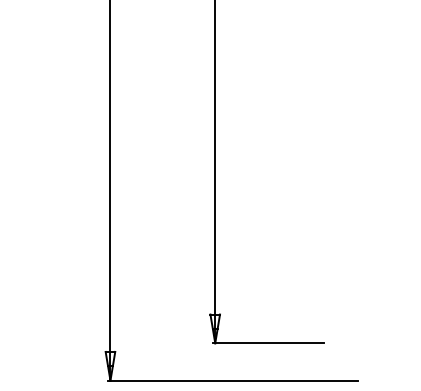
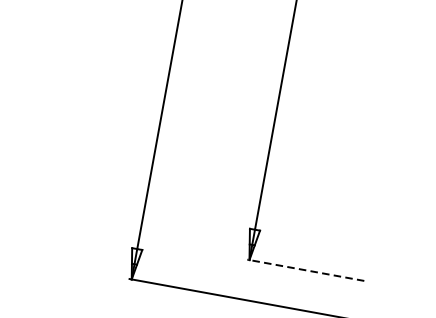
line: (268, 343) -> (305, 270), solid -> dashed

